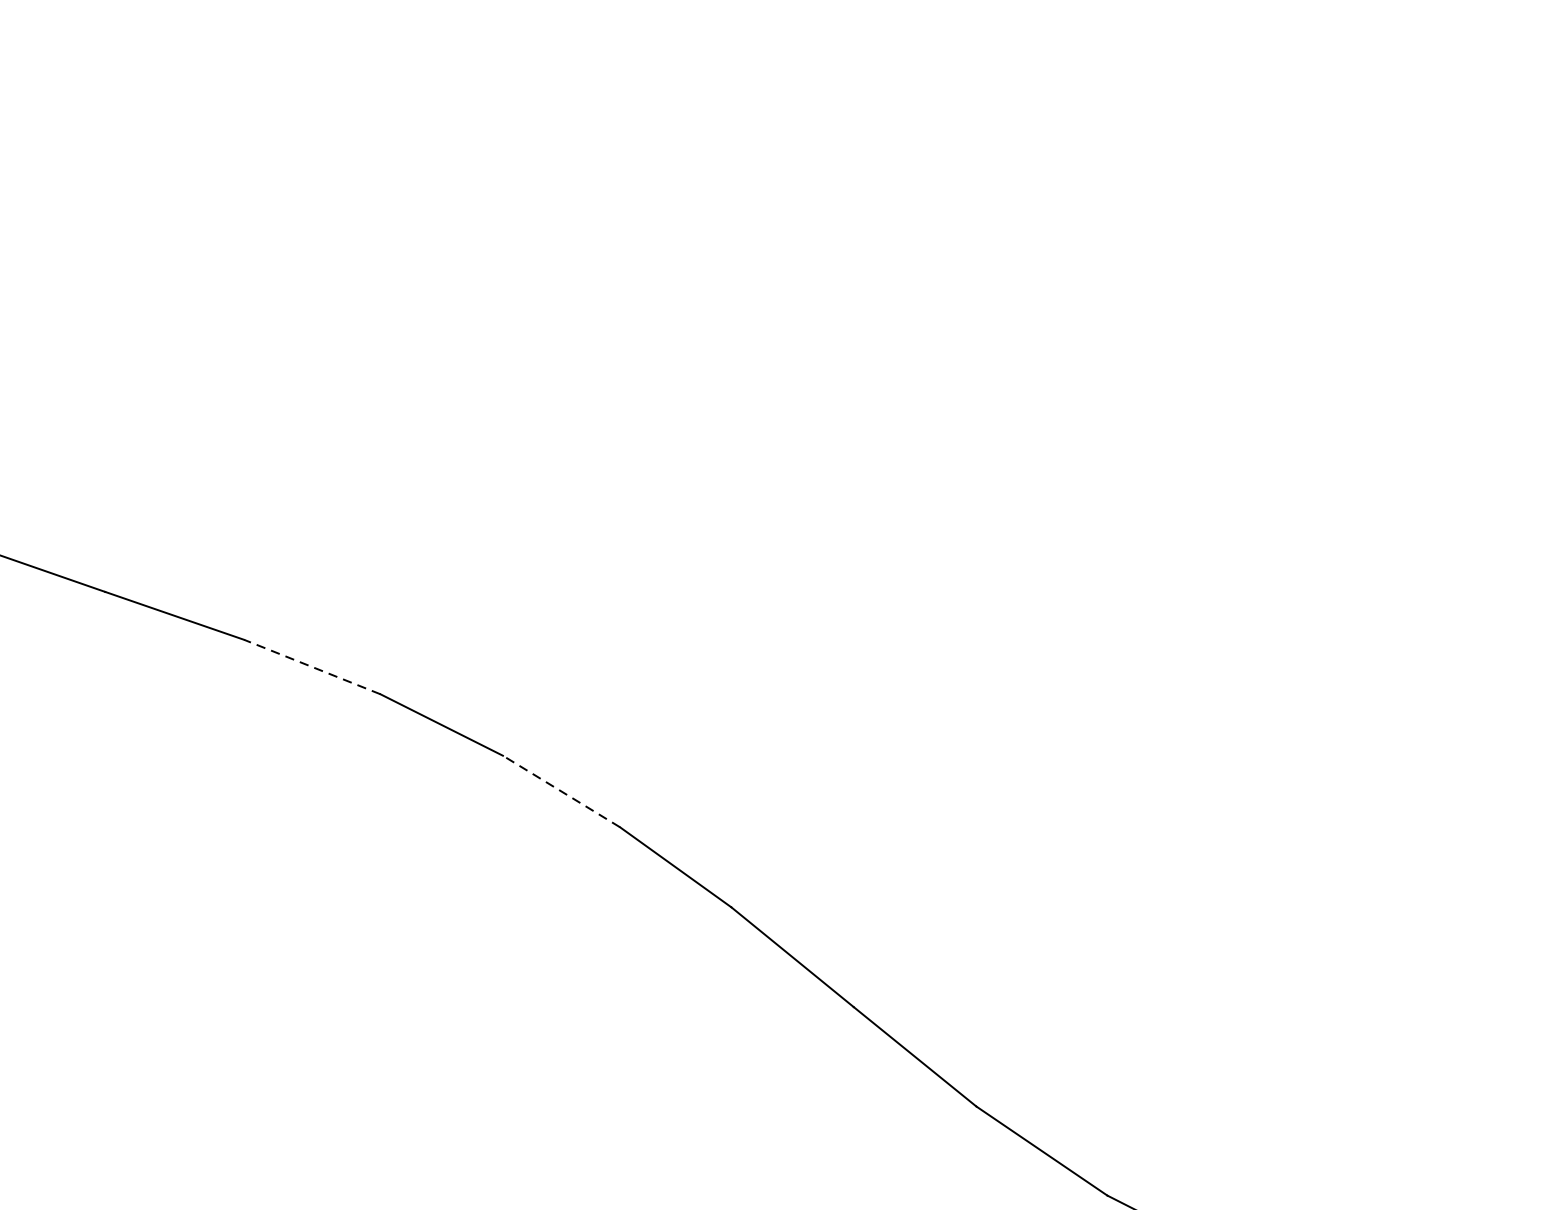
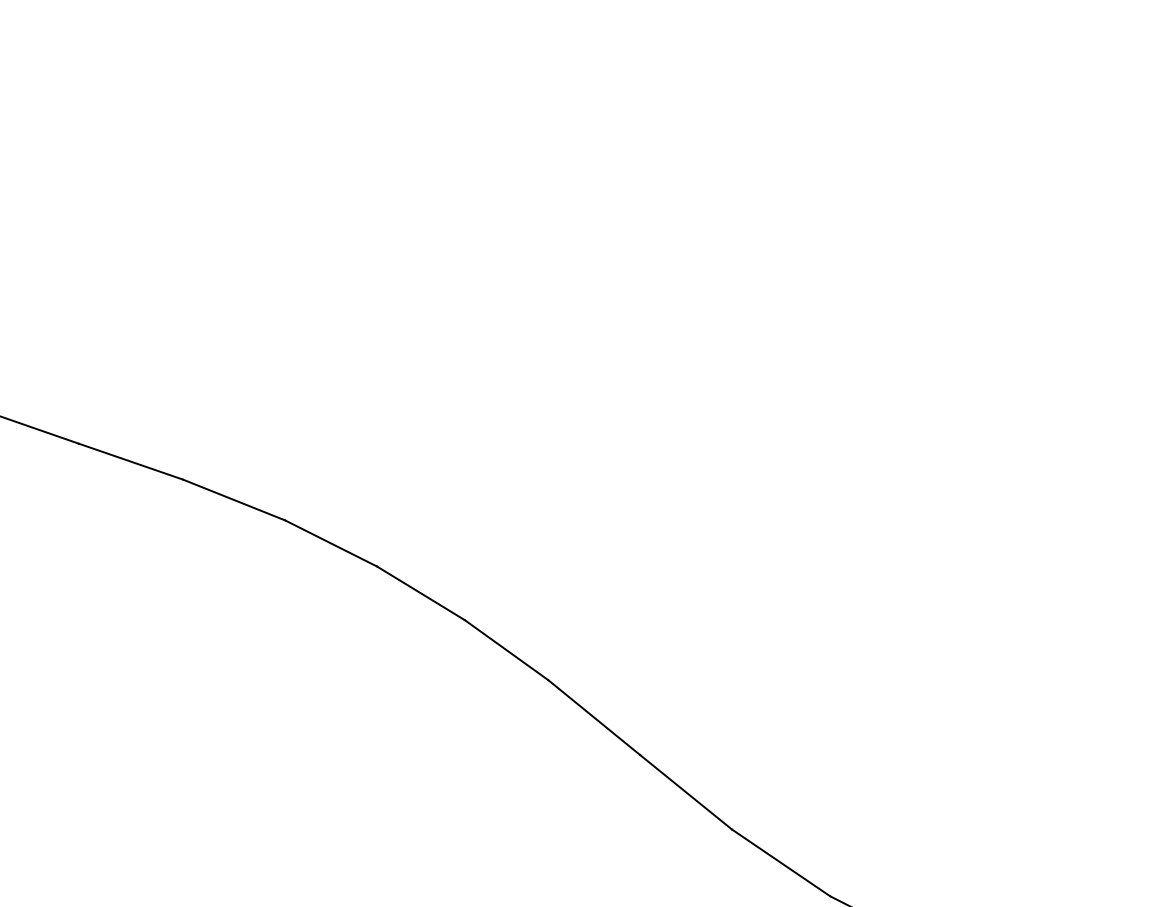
line: (311, 666) -> (233, 499), dashed -> solid
line: (560, 791) -> (420, 593), dashed -> solid

